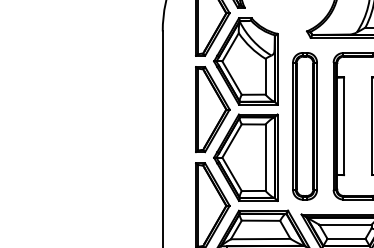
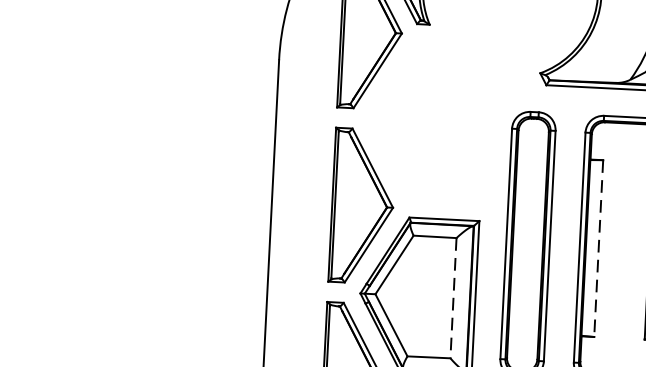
part: (245, 61) -> (426, 122), removed
line: (344, 126) -> (599, 248), solid -> dashed
line: (265, 158) -> (453, 299), solid -> dashed

